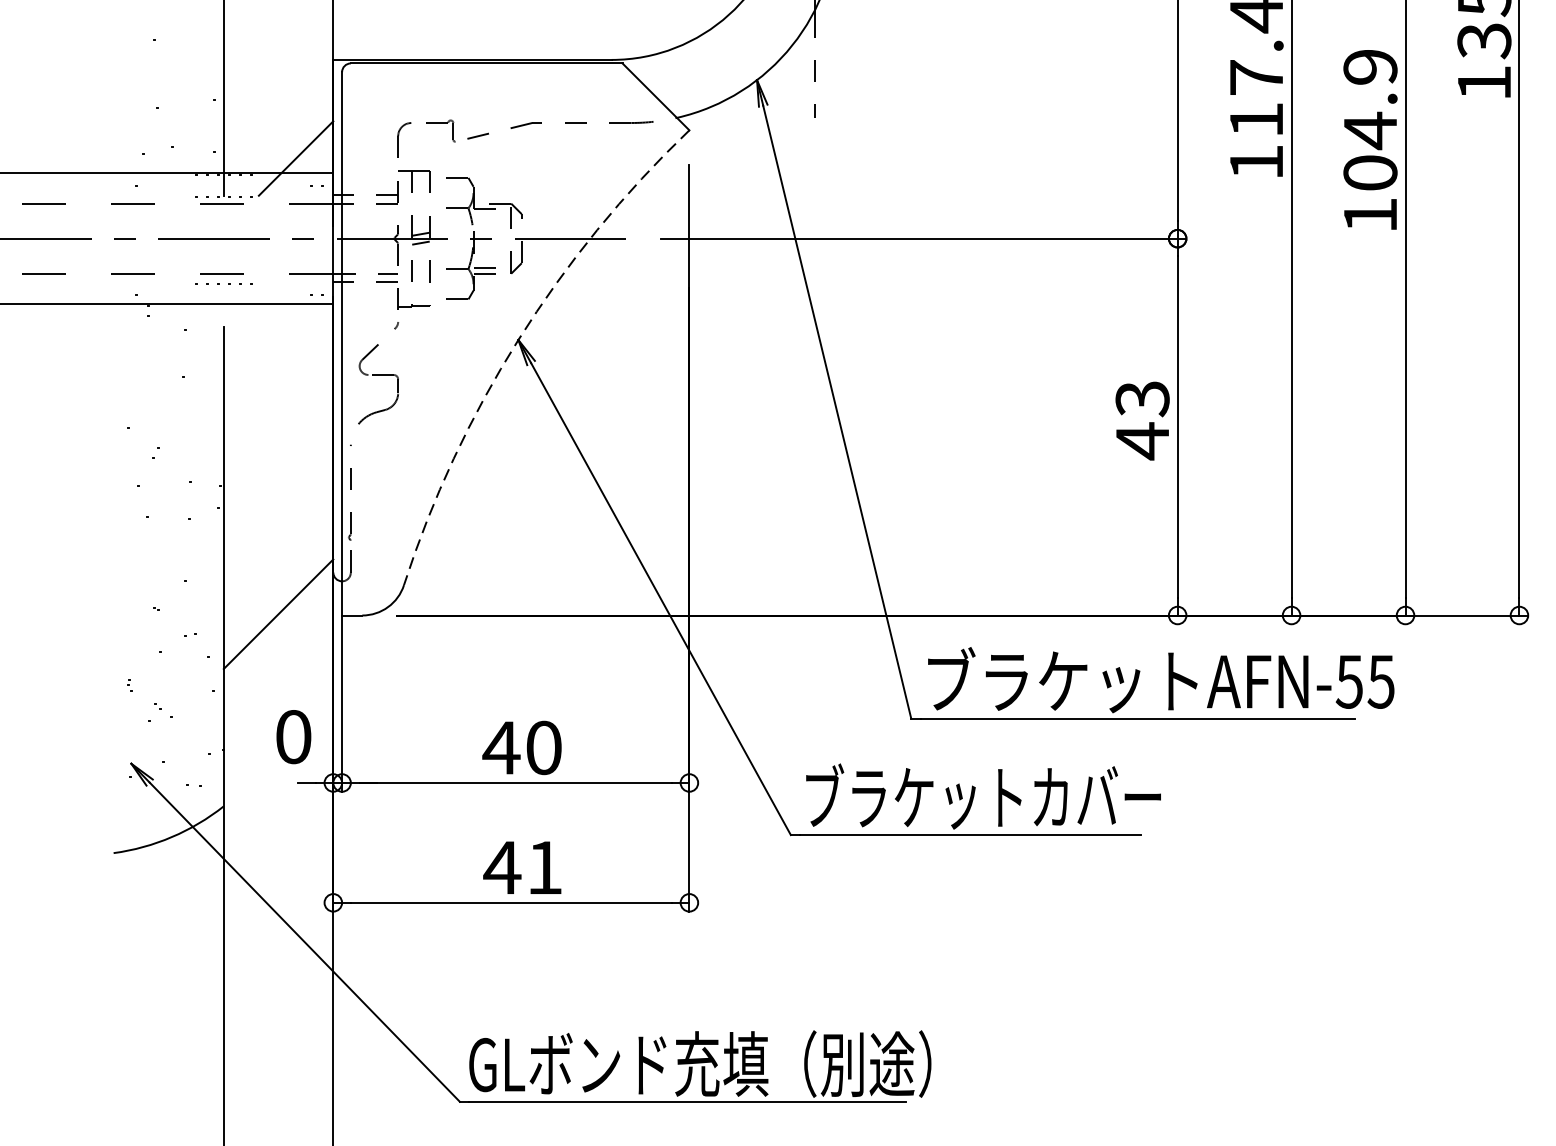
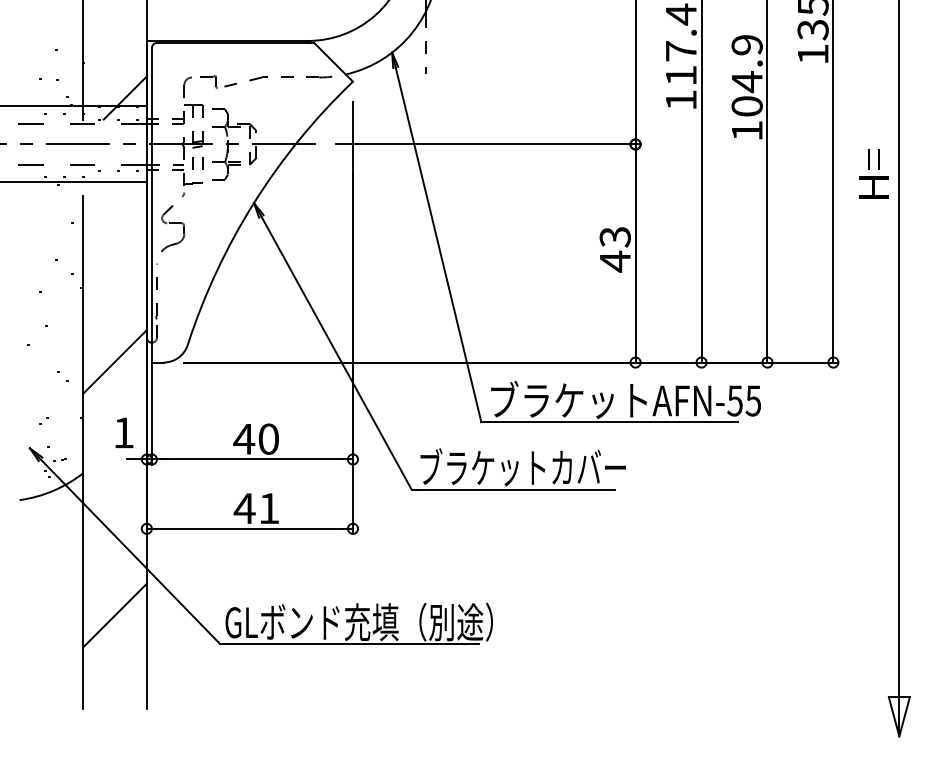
arc: (517, 340) -> (253, 203), dashed -> solid
text: (294, 736) -> (124, 432), 0 -> 1
line: (277, 1052) -> (114, 615), added

